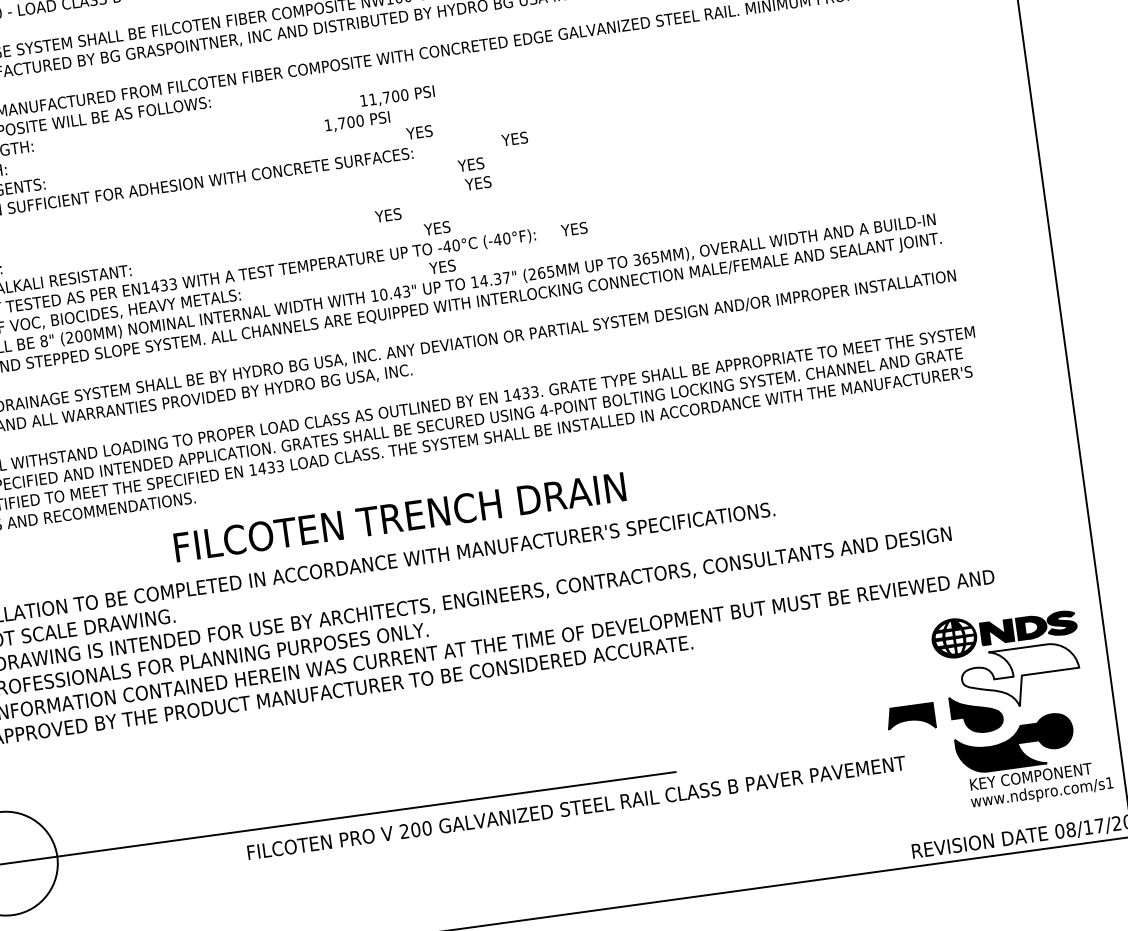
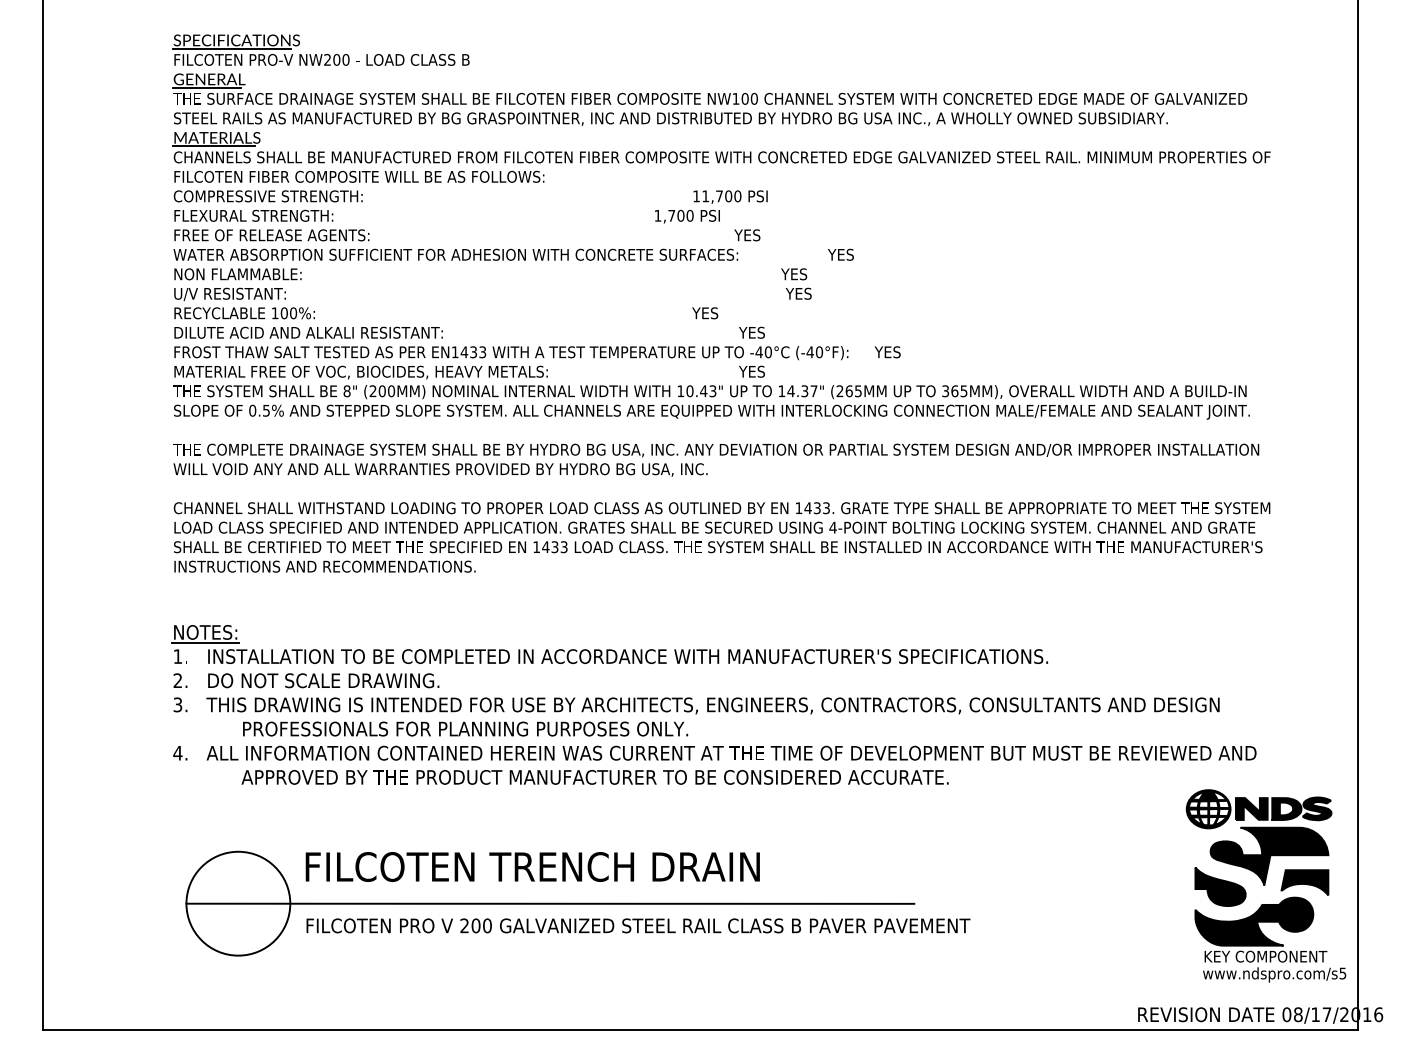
text: (399, 516) -> (532, 866), moved
fill: (1021, 676) -> (1269, 856), added
part: (910, 718) -> (1304, 882), moved
text: (1109, 782) -> (1342, 973), www.ndspro.com/s1 -> www.ndspro.com/s5
text: (576, 807) -> (638, 925), moved

